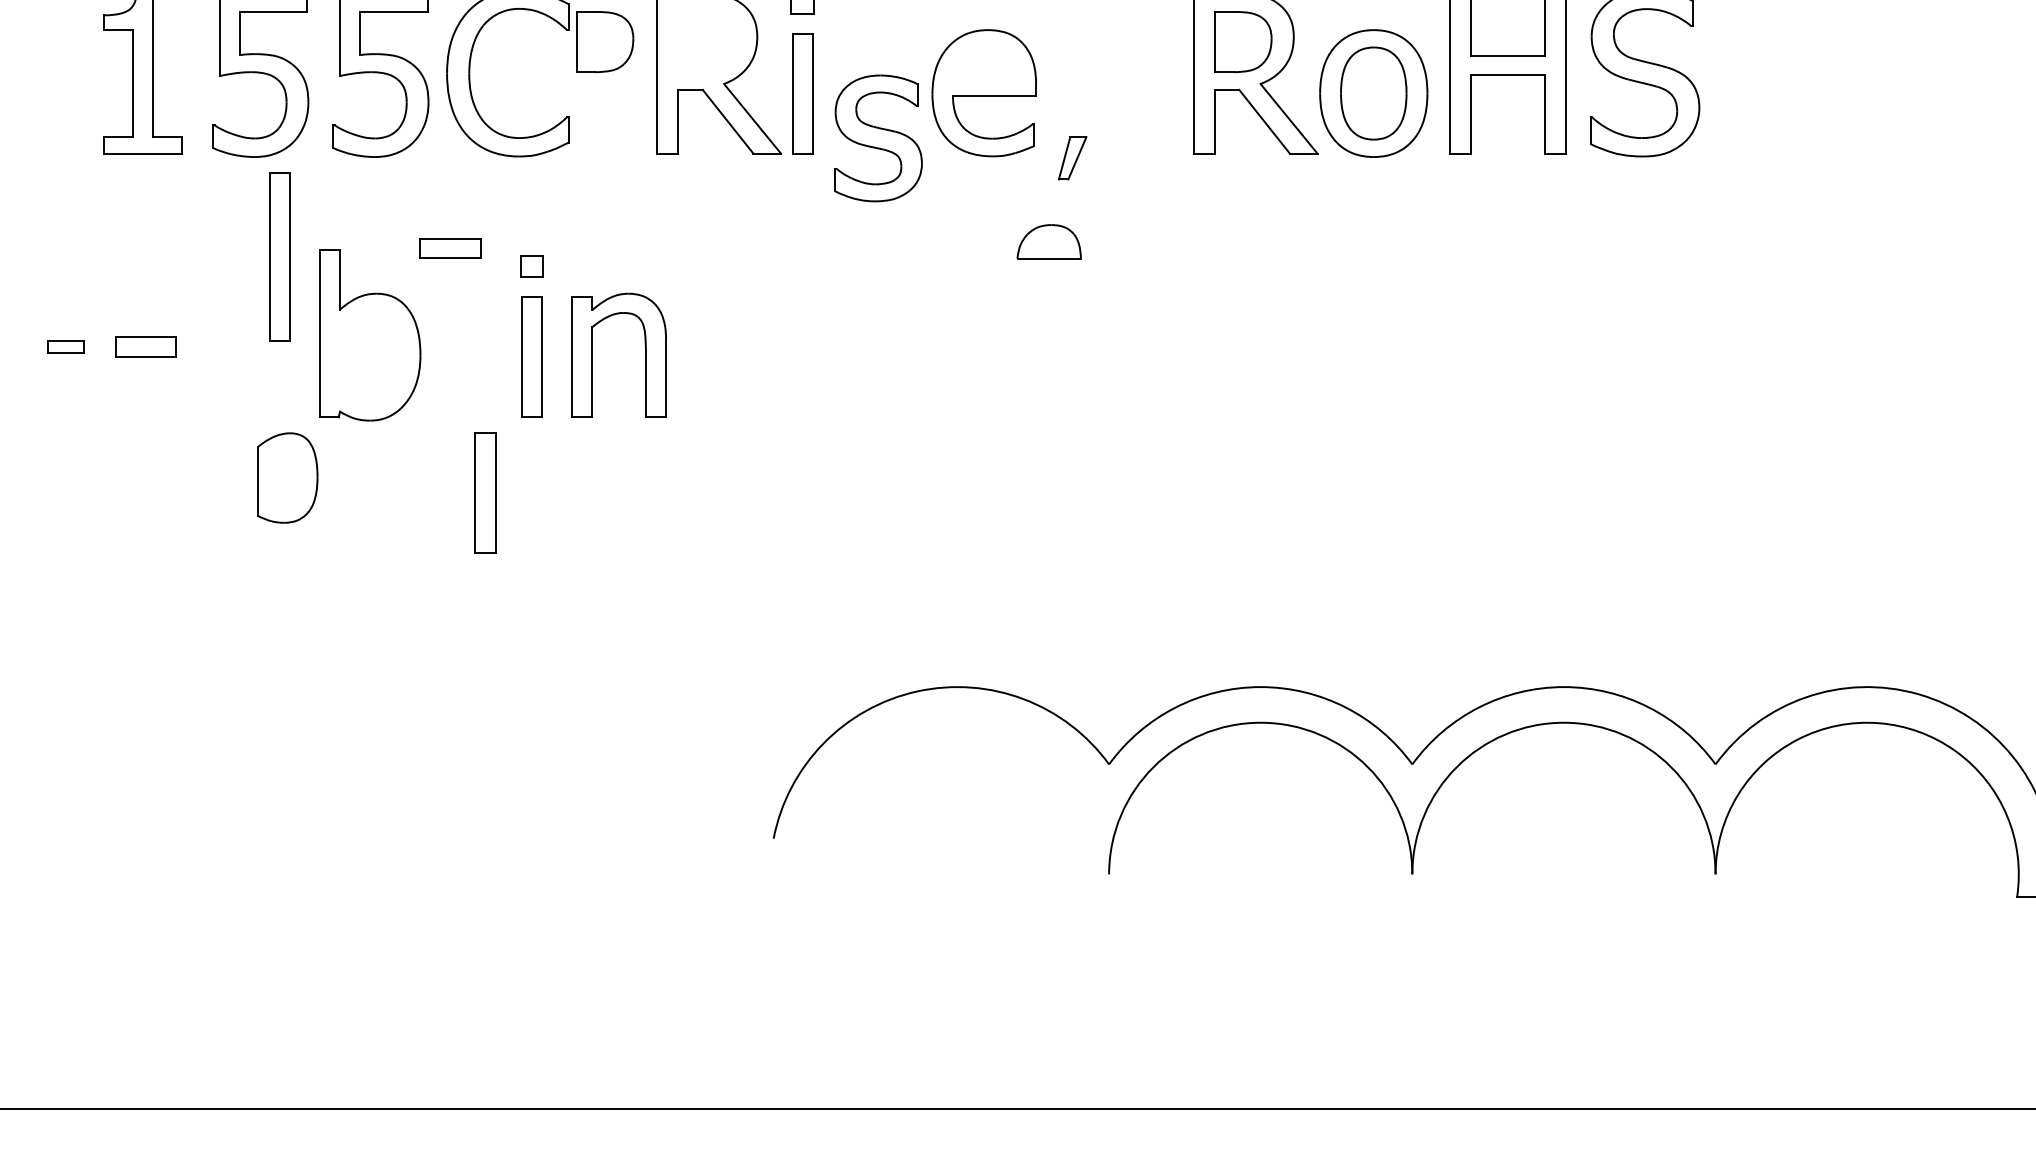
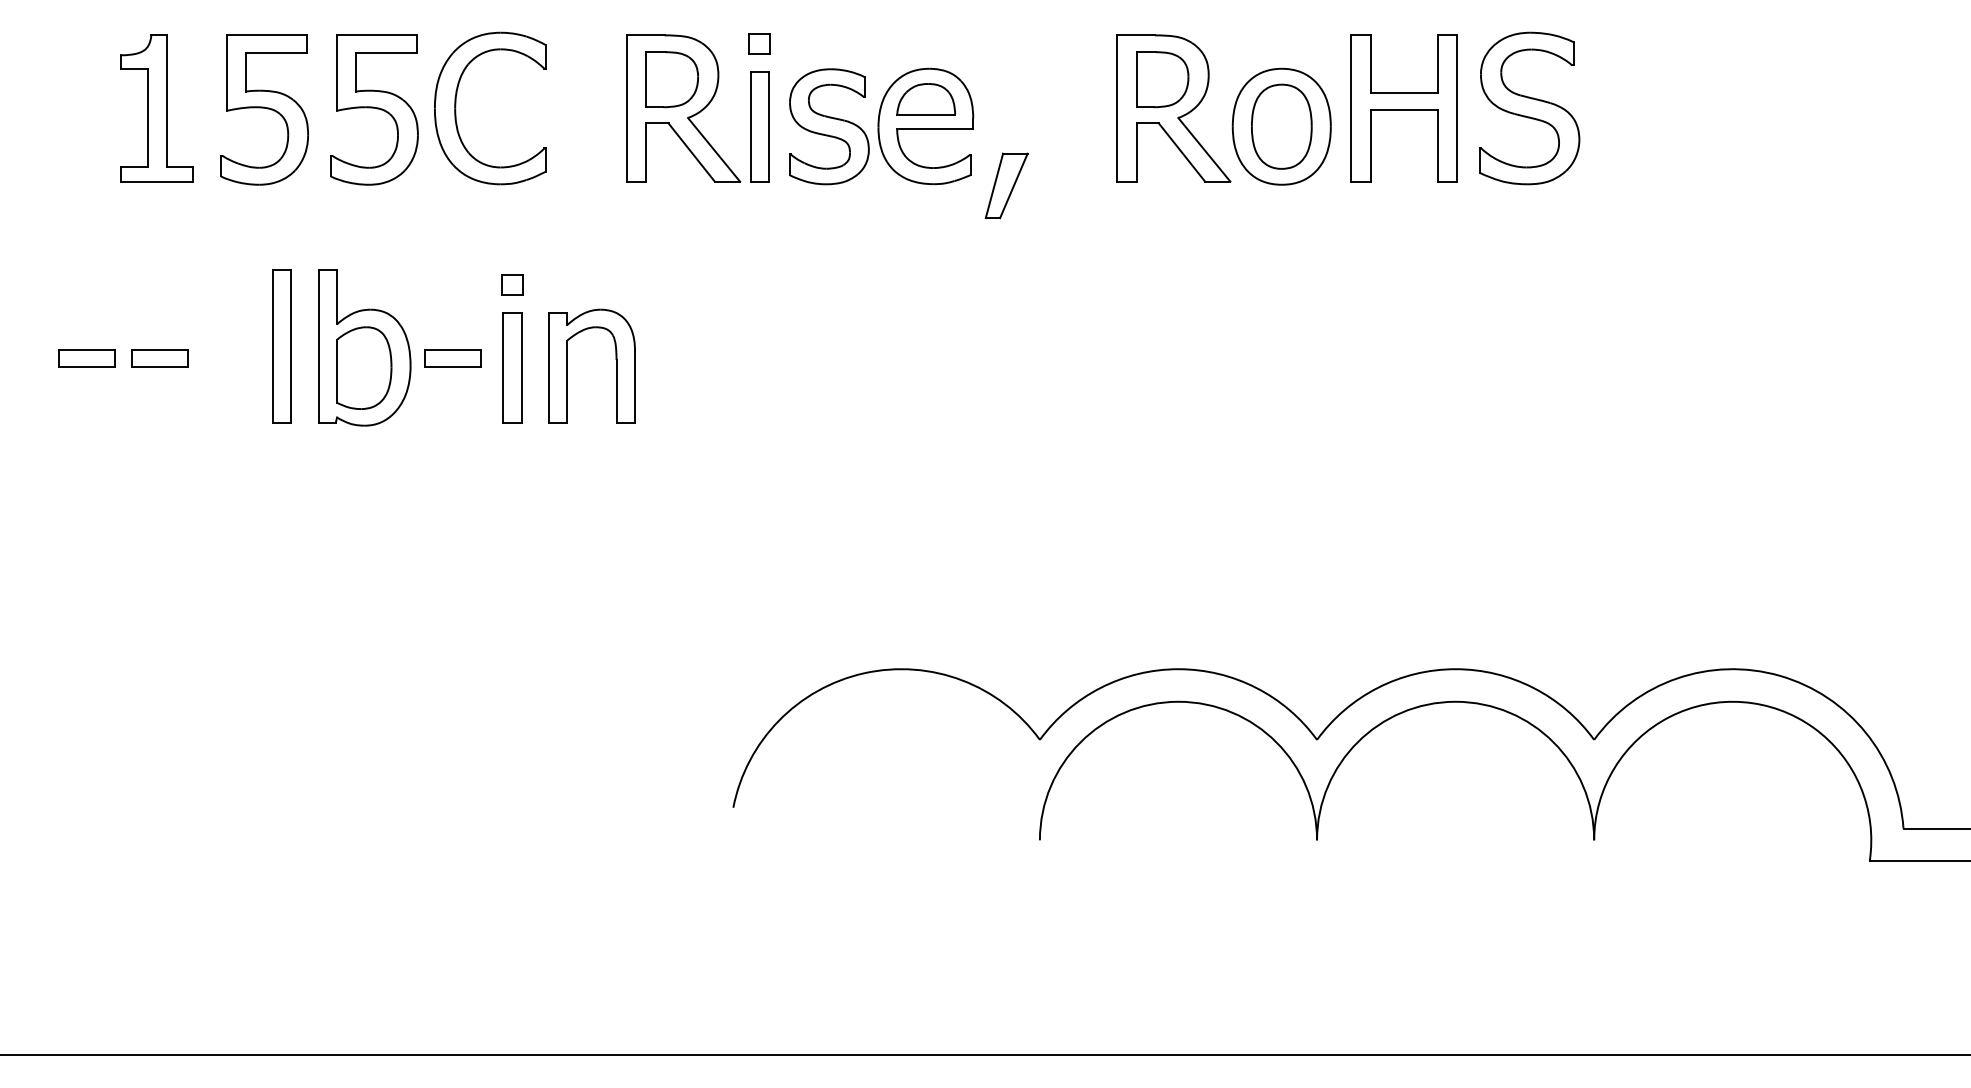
part: (604, 41) -> (671, 79), moved
part: (878, 138) -> (829, 126), moved
part: (1072, 157) -> (1006, 185), size x1.67
part: (1049, 242) -> (926, 99), moved
part: (449, 248) -> (452, 358), moved
part: (279, 257) -> (281, 346), moved
part: (65, 347) -> (86, 358), size x1.67
part: (287, 477) -> (364, 367), moved
part: (484, 492) -> (469, 491), removed

